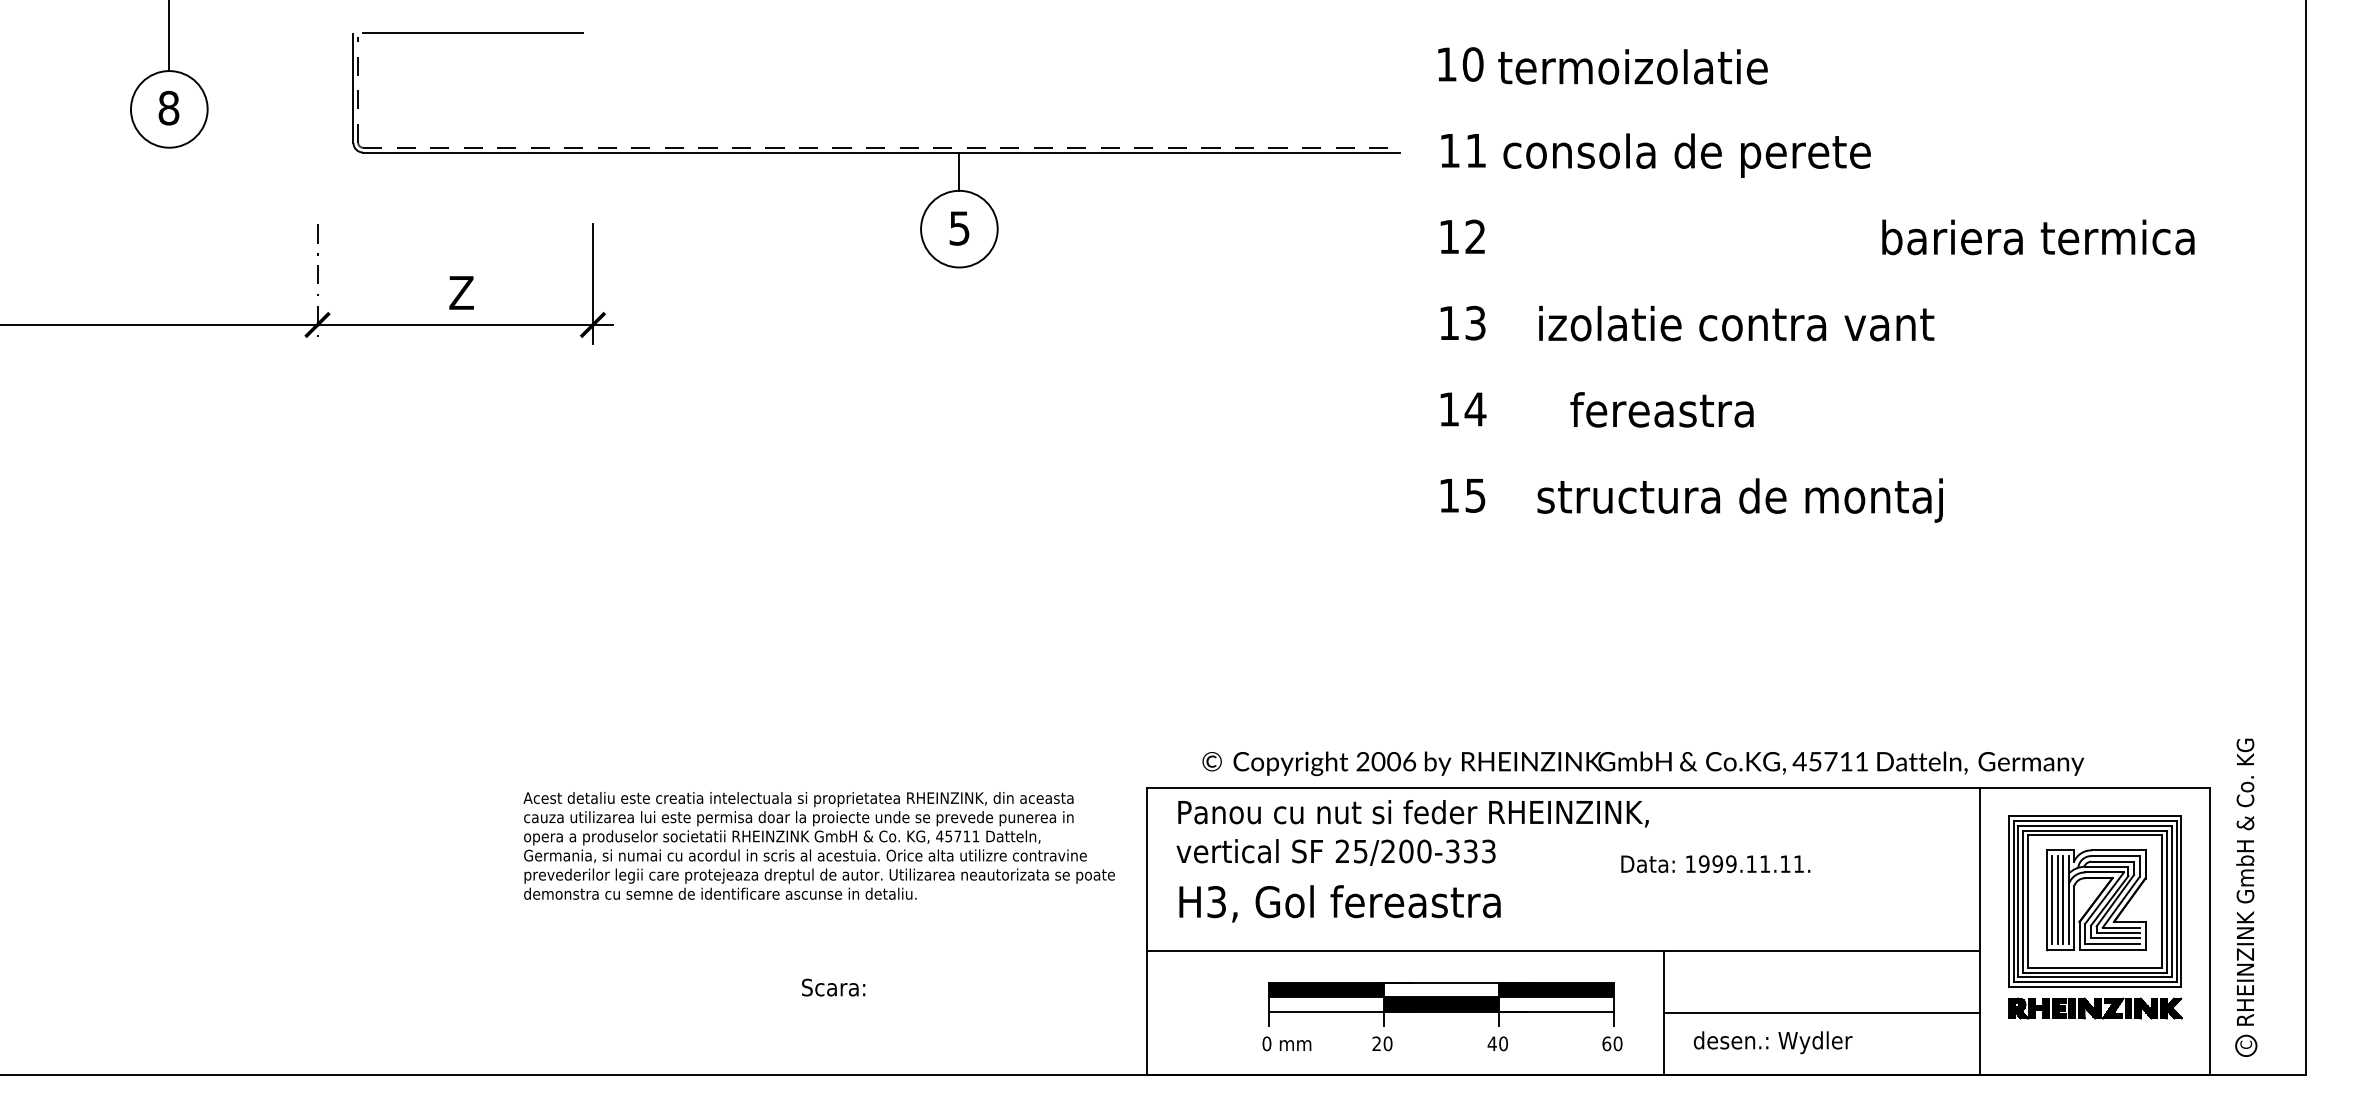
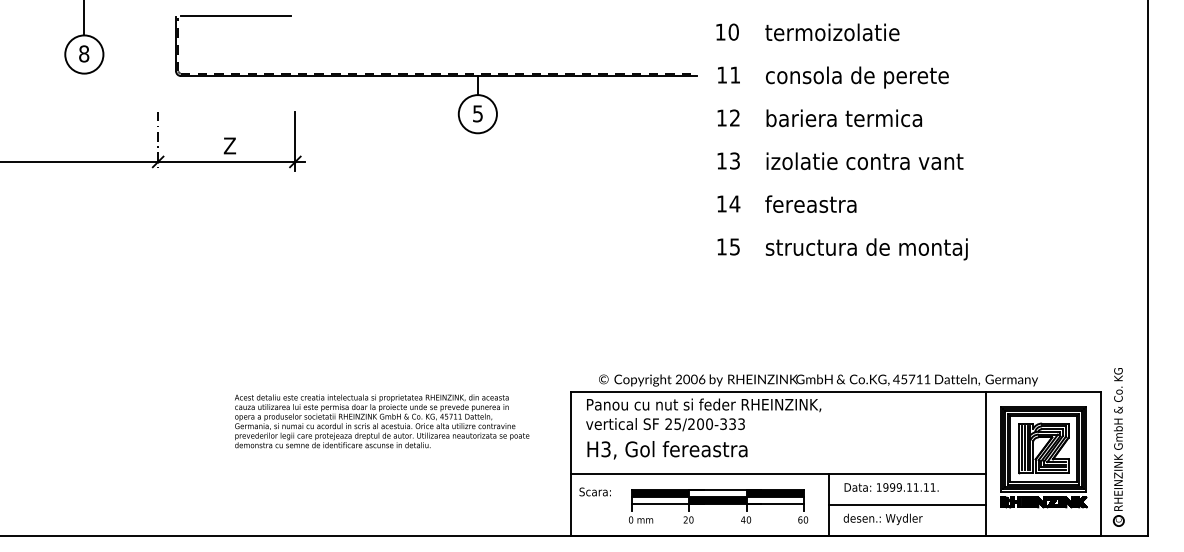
text: (1633, 67) -> (832, 32), moved
text: (1687, 155) -> (857, 77), moved
text: (2036, 237) -> (843, 118), moved
text: (1661, 408) -> (810, 203), moved
text: (820, 846) -> (382, 421), moved
text: (1715, 864) -> (891, 487), moved
text: (832, 986) -> (594, 491), moved

